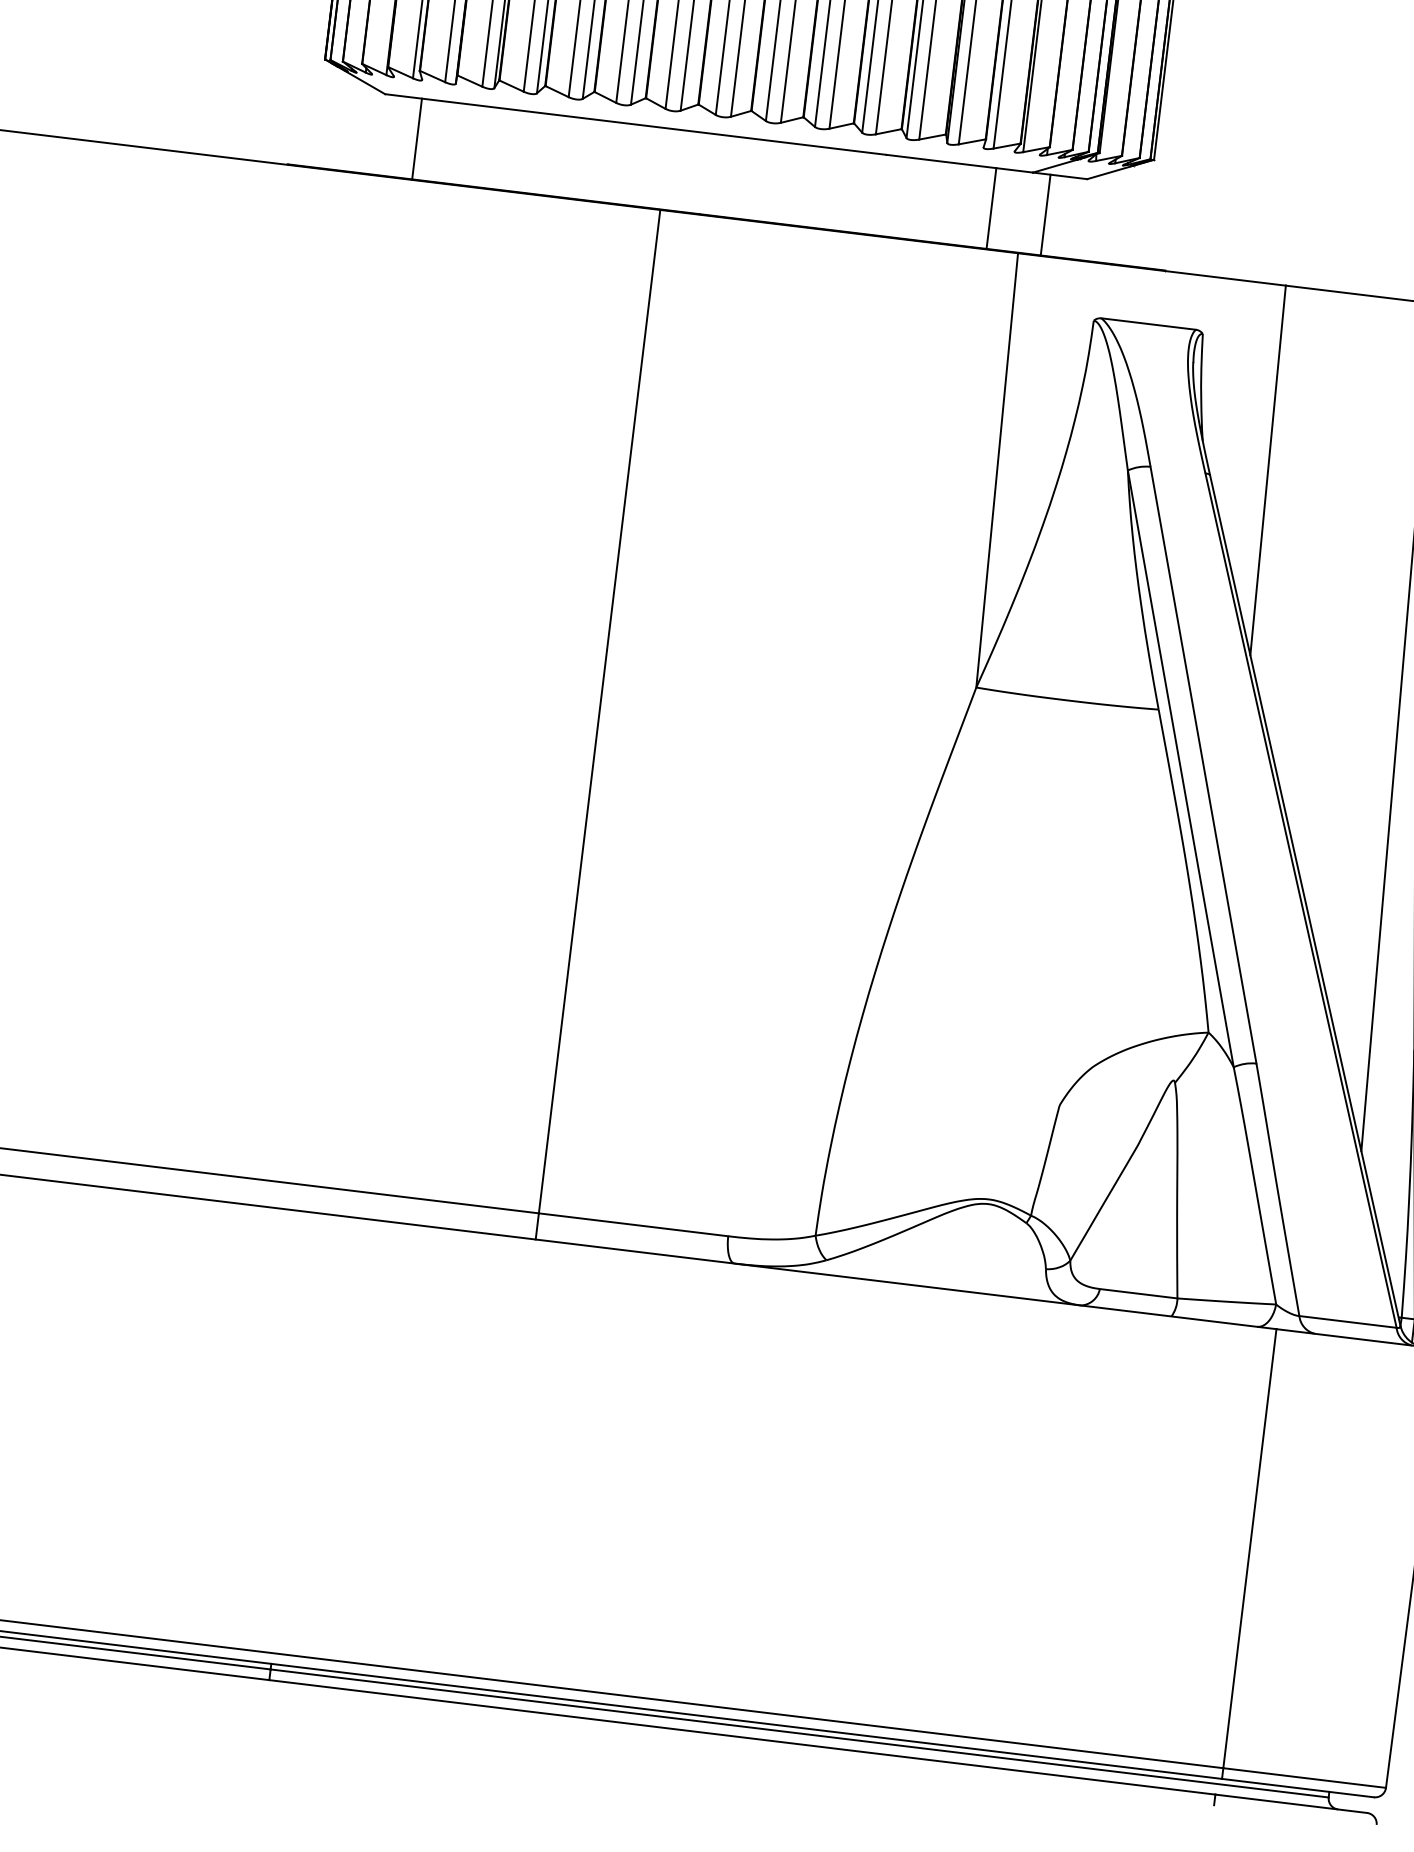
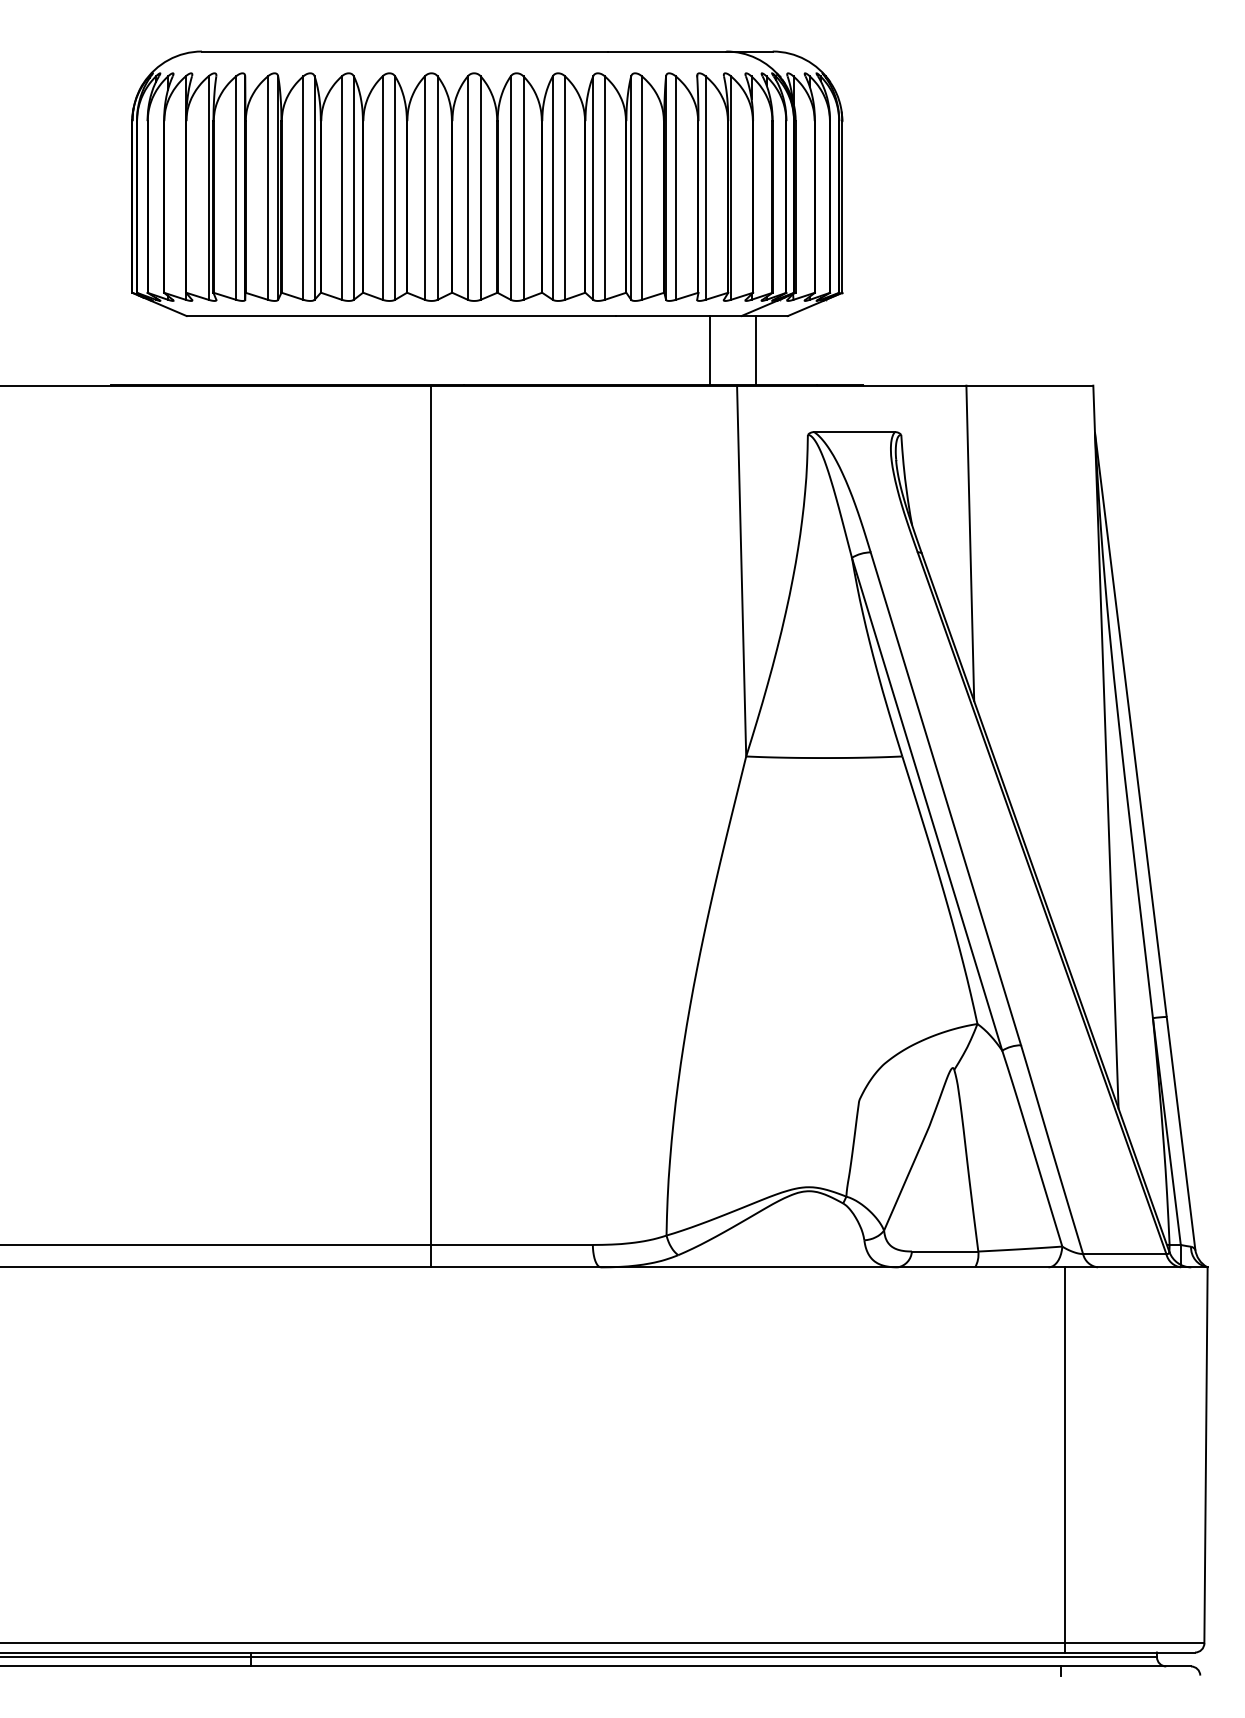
line: (417, 138) -> (218, 350), removed

